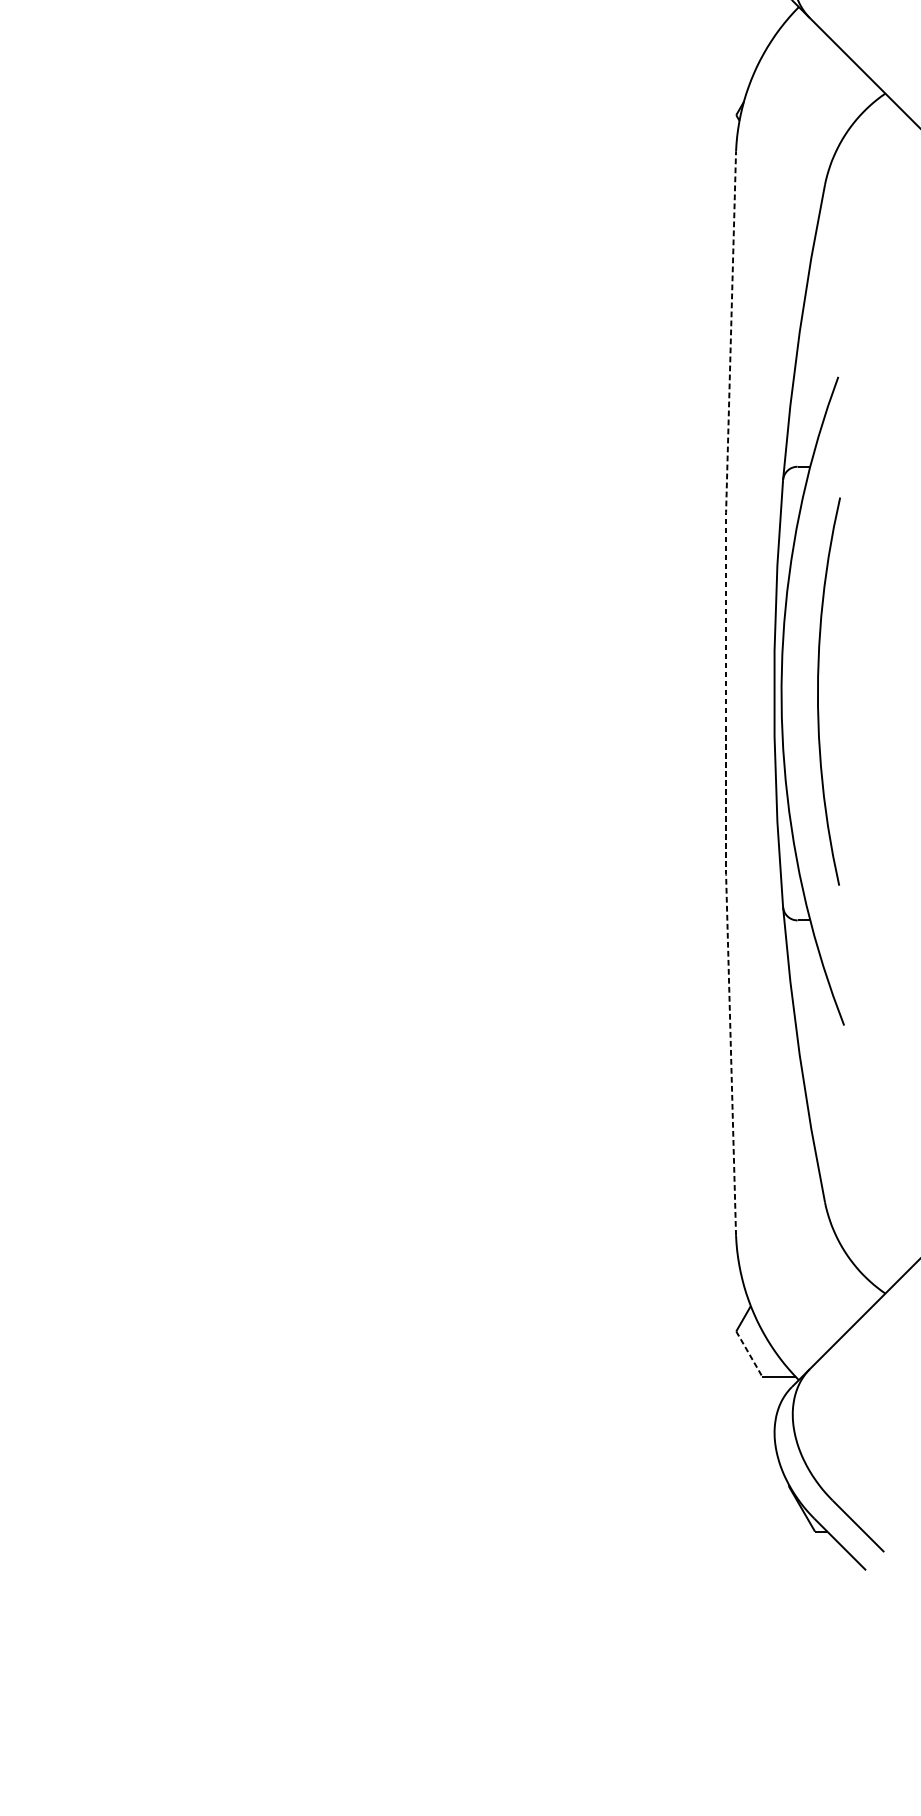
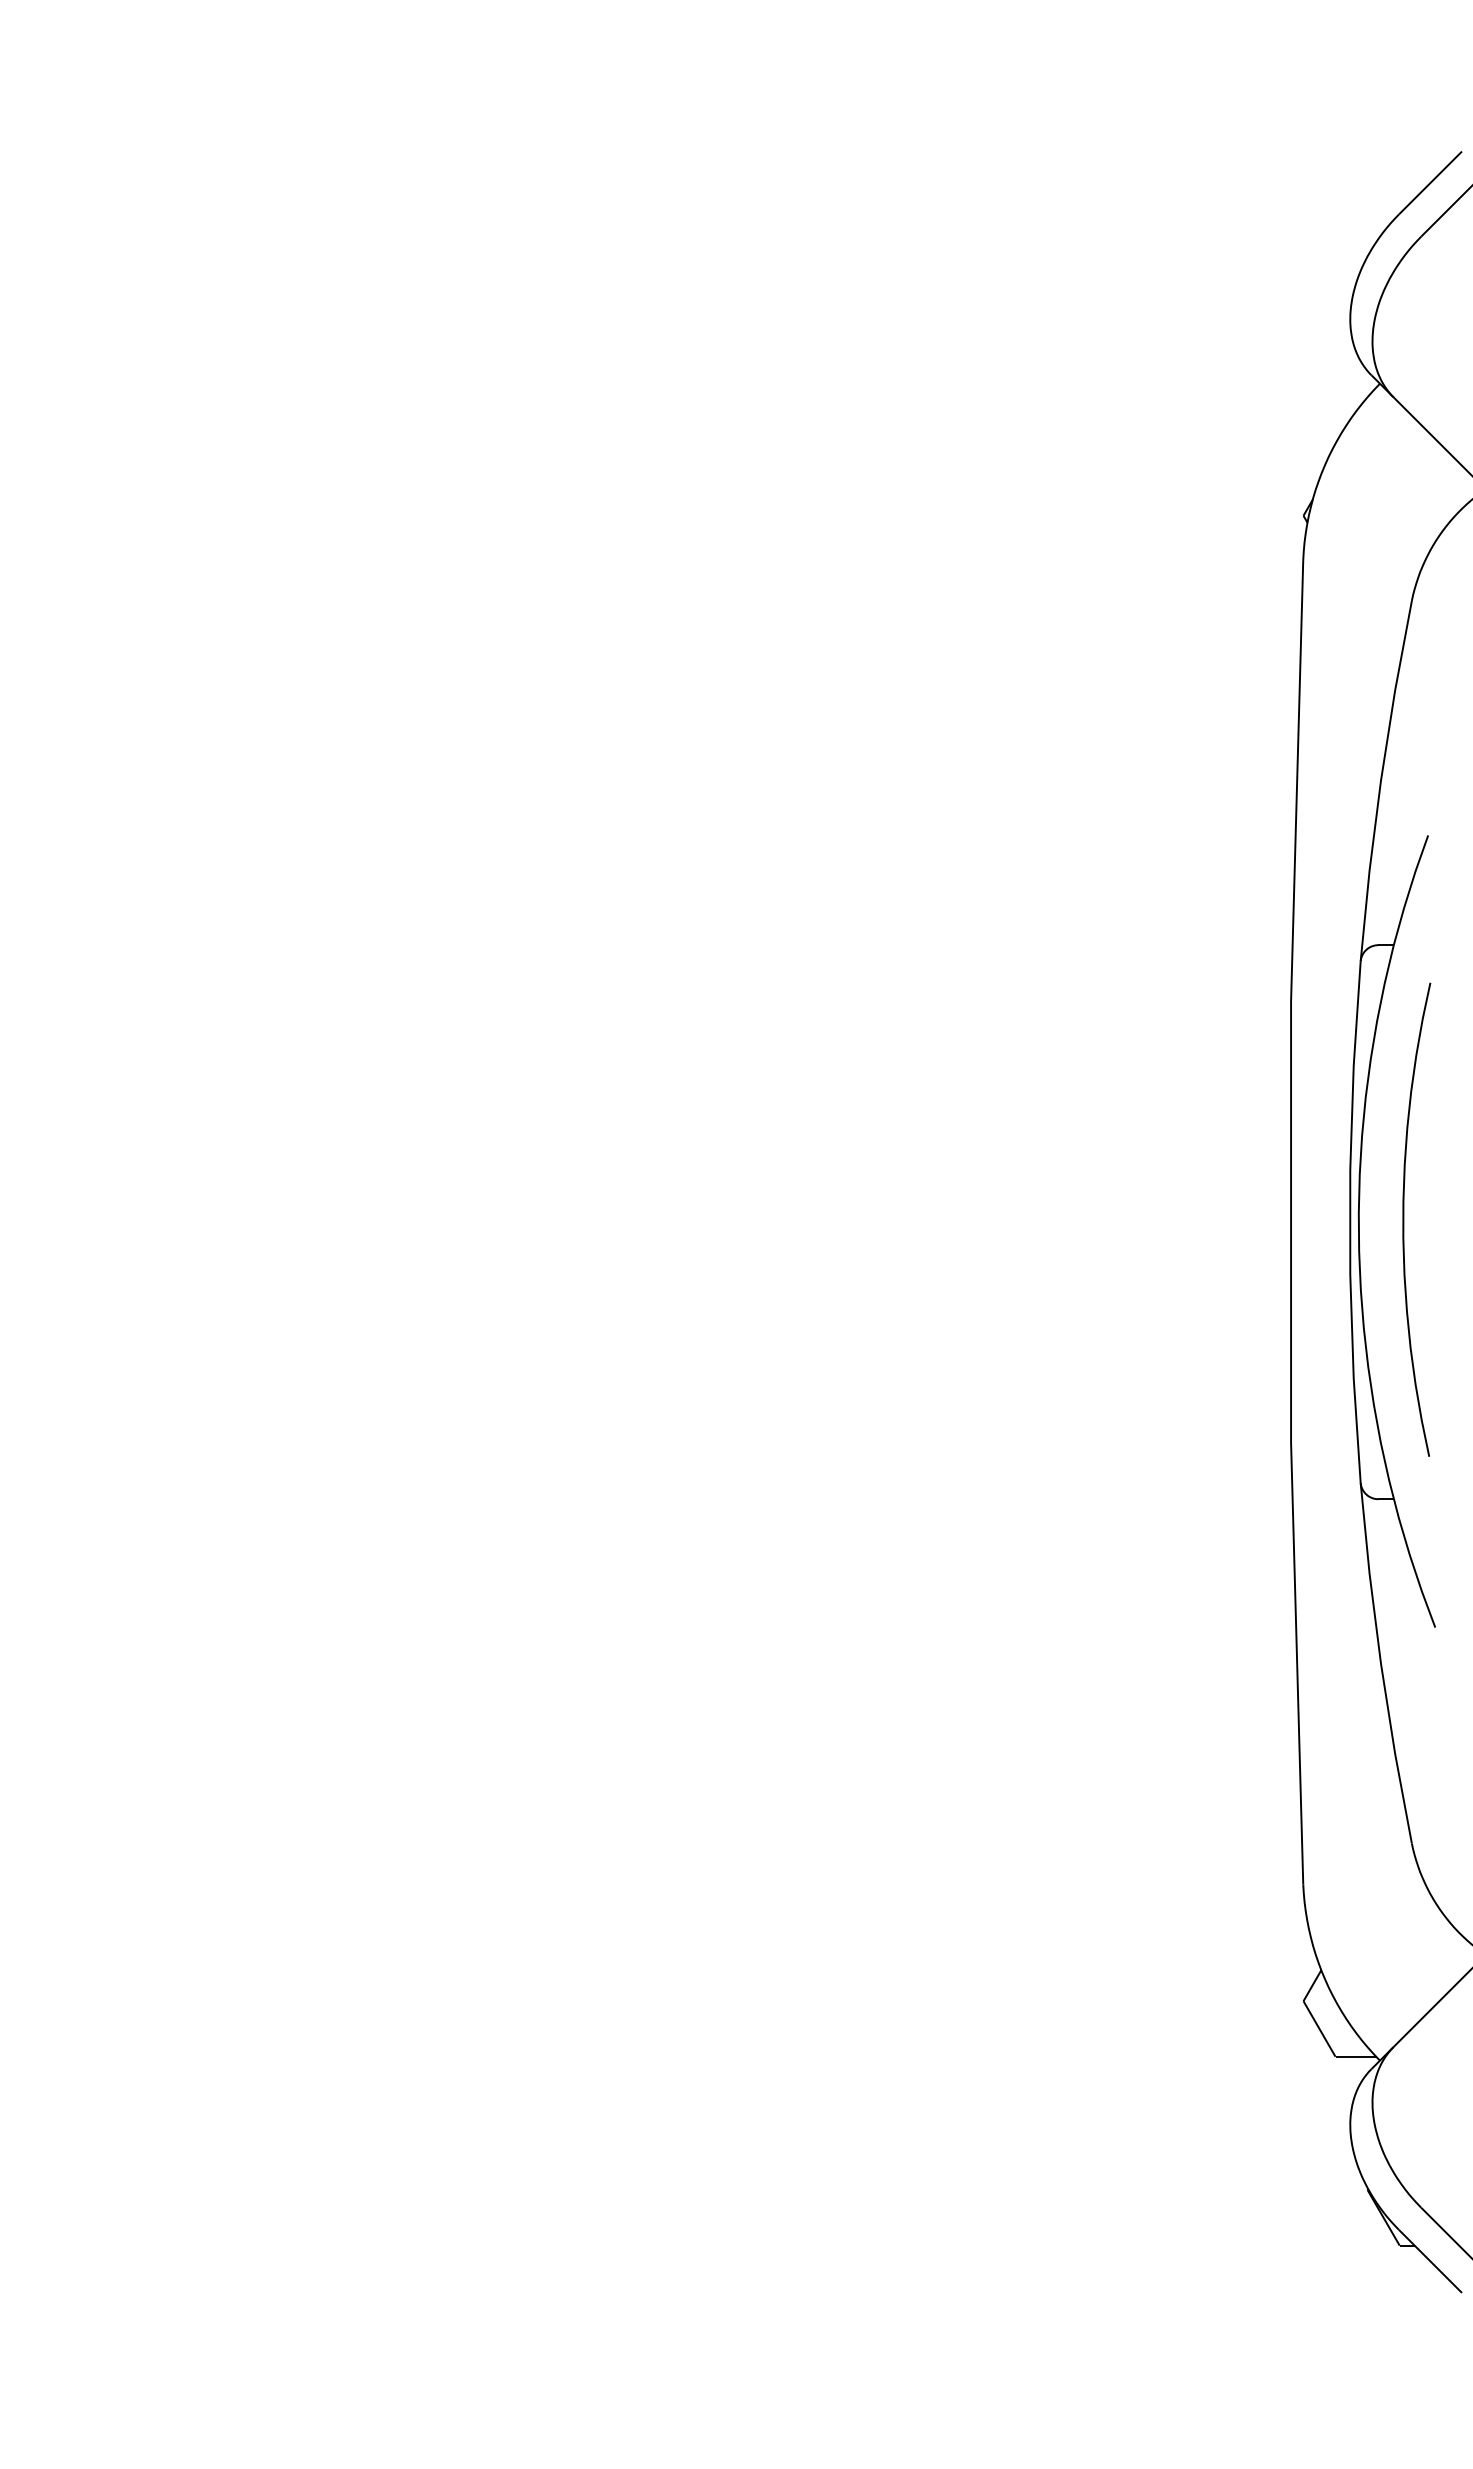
line: (726, 693) -> (1291, 1222), dashed -> solid
line: (749, 1354) -> (1319, 2029), dashed -> solid

